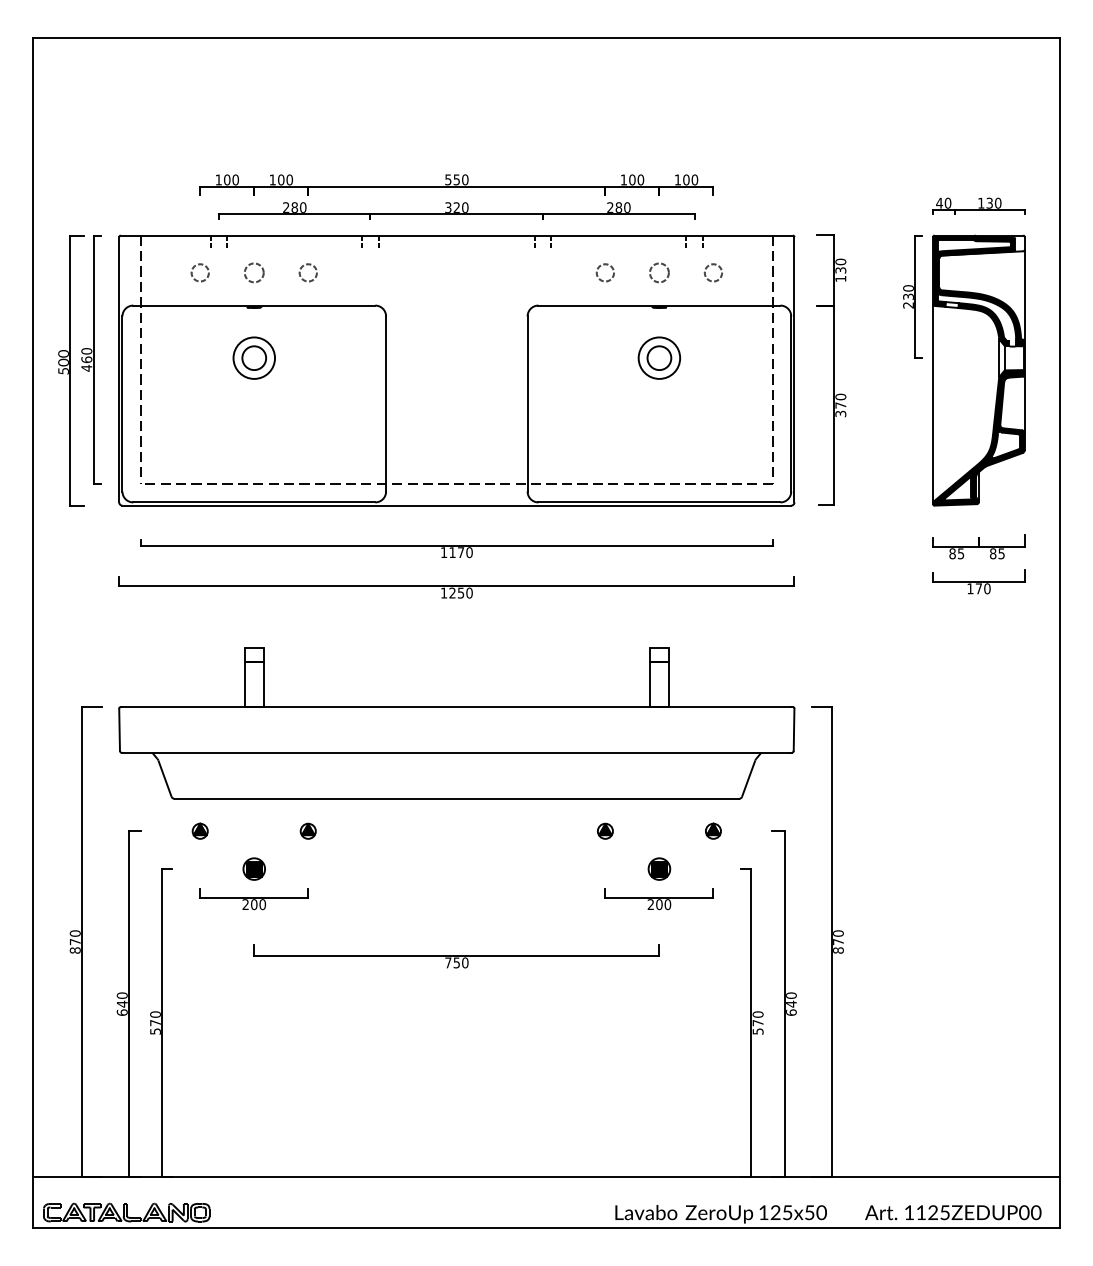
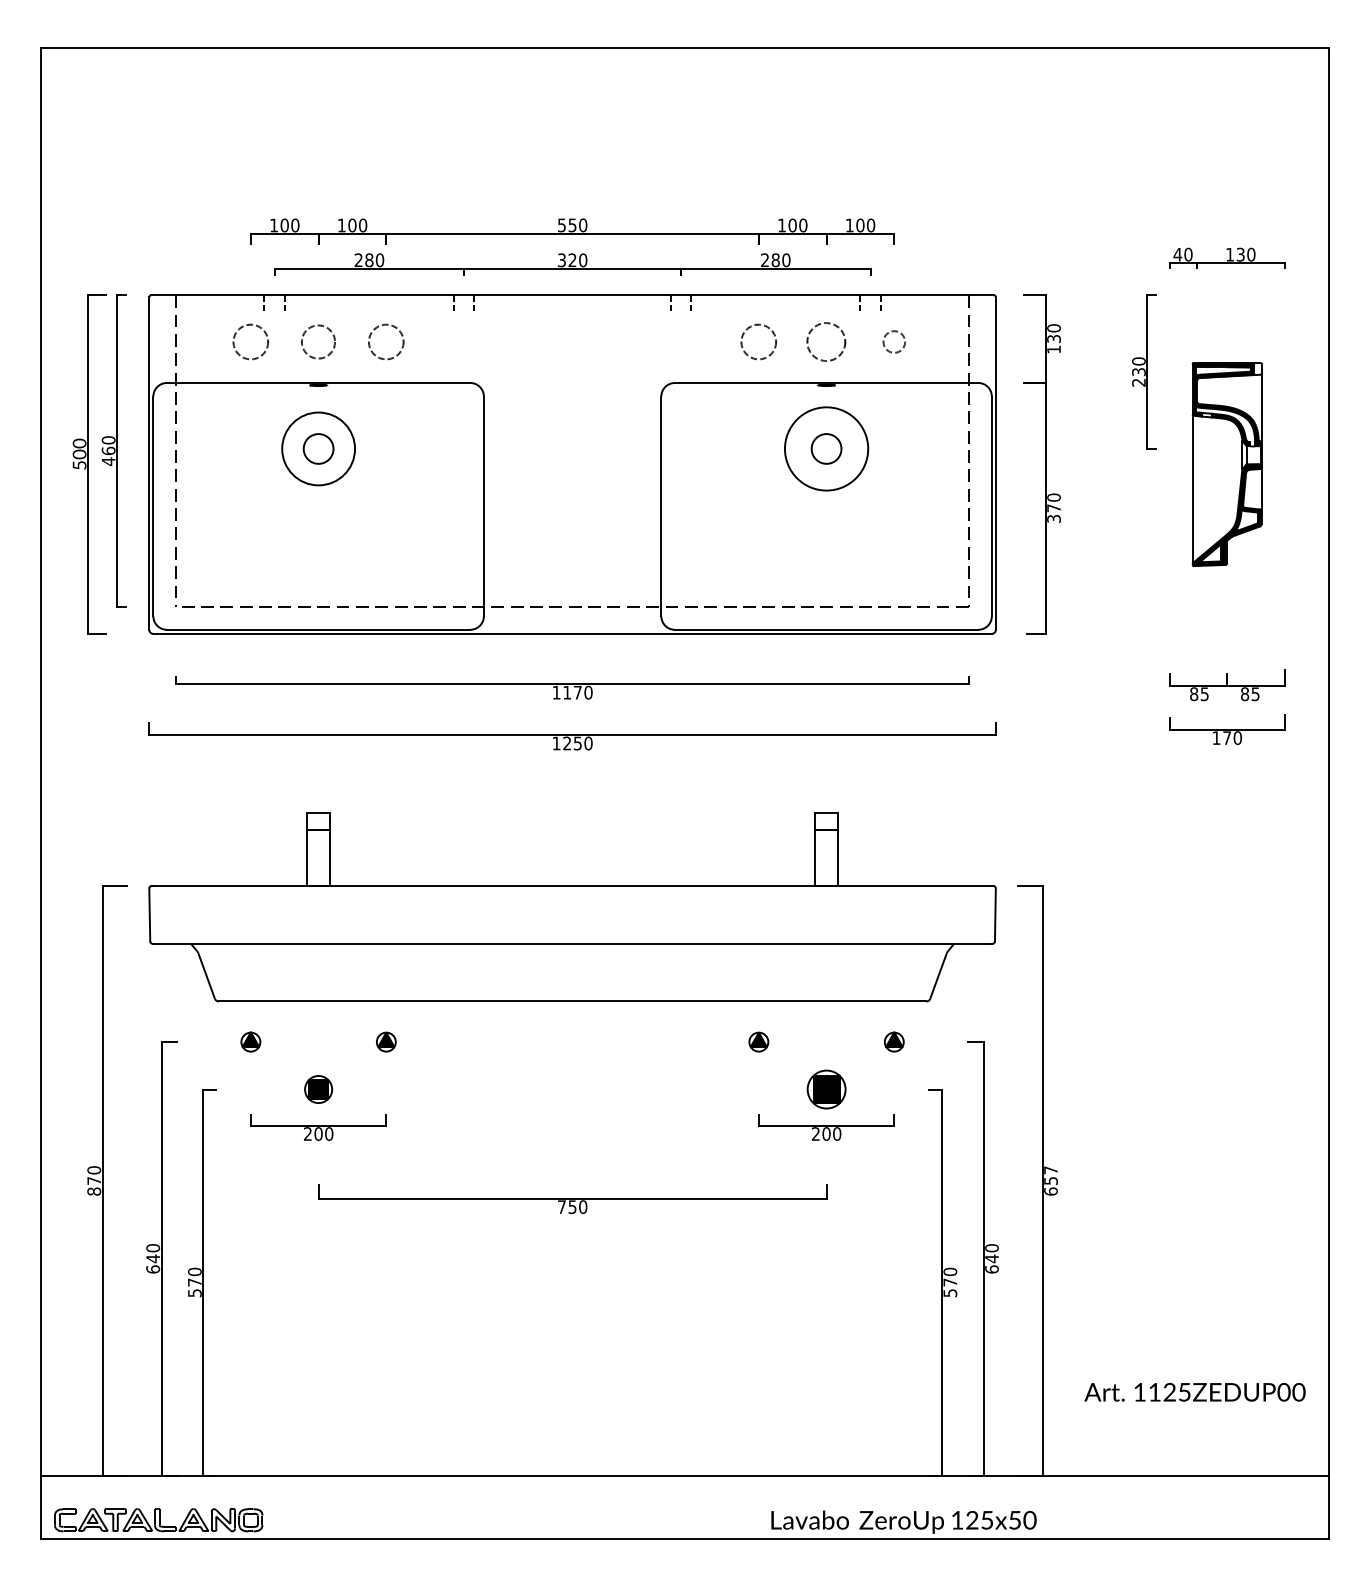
circle: (199, 272) -> (250, 341), size x1.6
circle: (254, 272) -> (318, 341), size x1.4
circle: (308, 272) -> (386, 341), size x1.6
circle: (605, 272) -> (758, 341), size x1.6
circle: (659, 272) -> (826, 341), size x1.6
circle: (254, 357) -> (318, 448), size x1.4
circle: (659, 357) -> (826, 448), size x1.6
part: (978, 370) -> (1226, 464), size x0.6
part: (659, 869) -> (826, 1089), size x1.4
text: (838, 941) -> (1050, 1180), 870 -> 657
text: (952, 1212) -> (1194, 1392), moved

